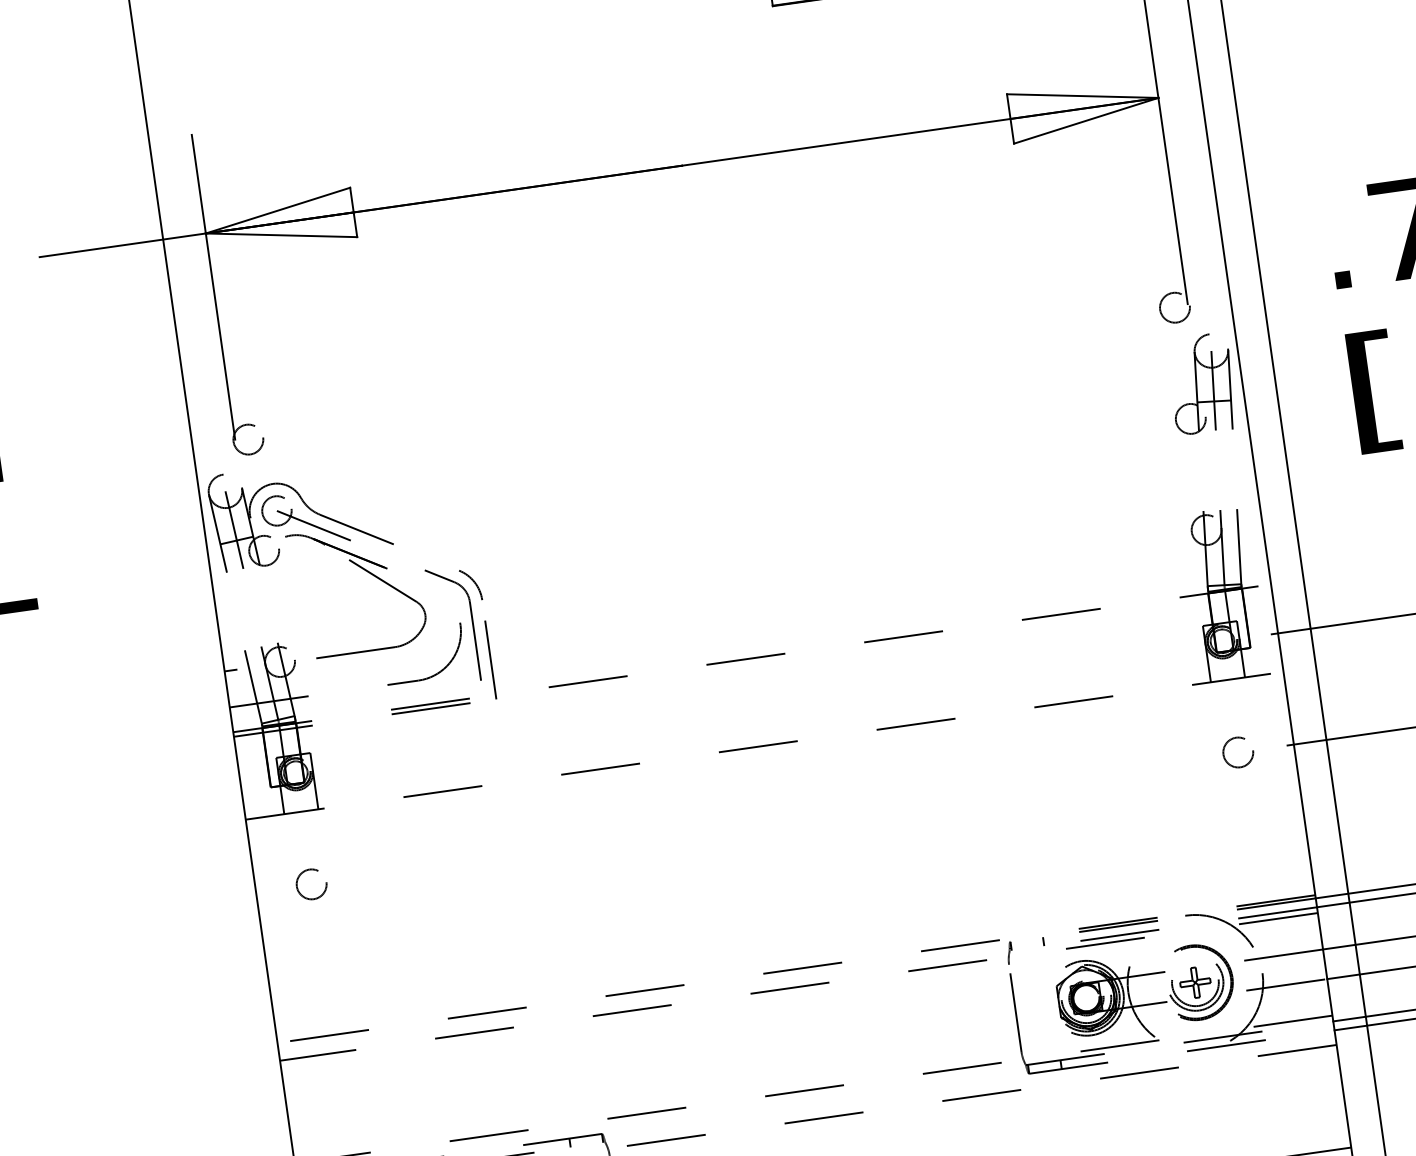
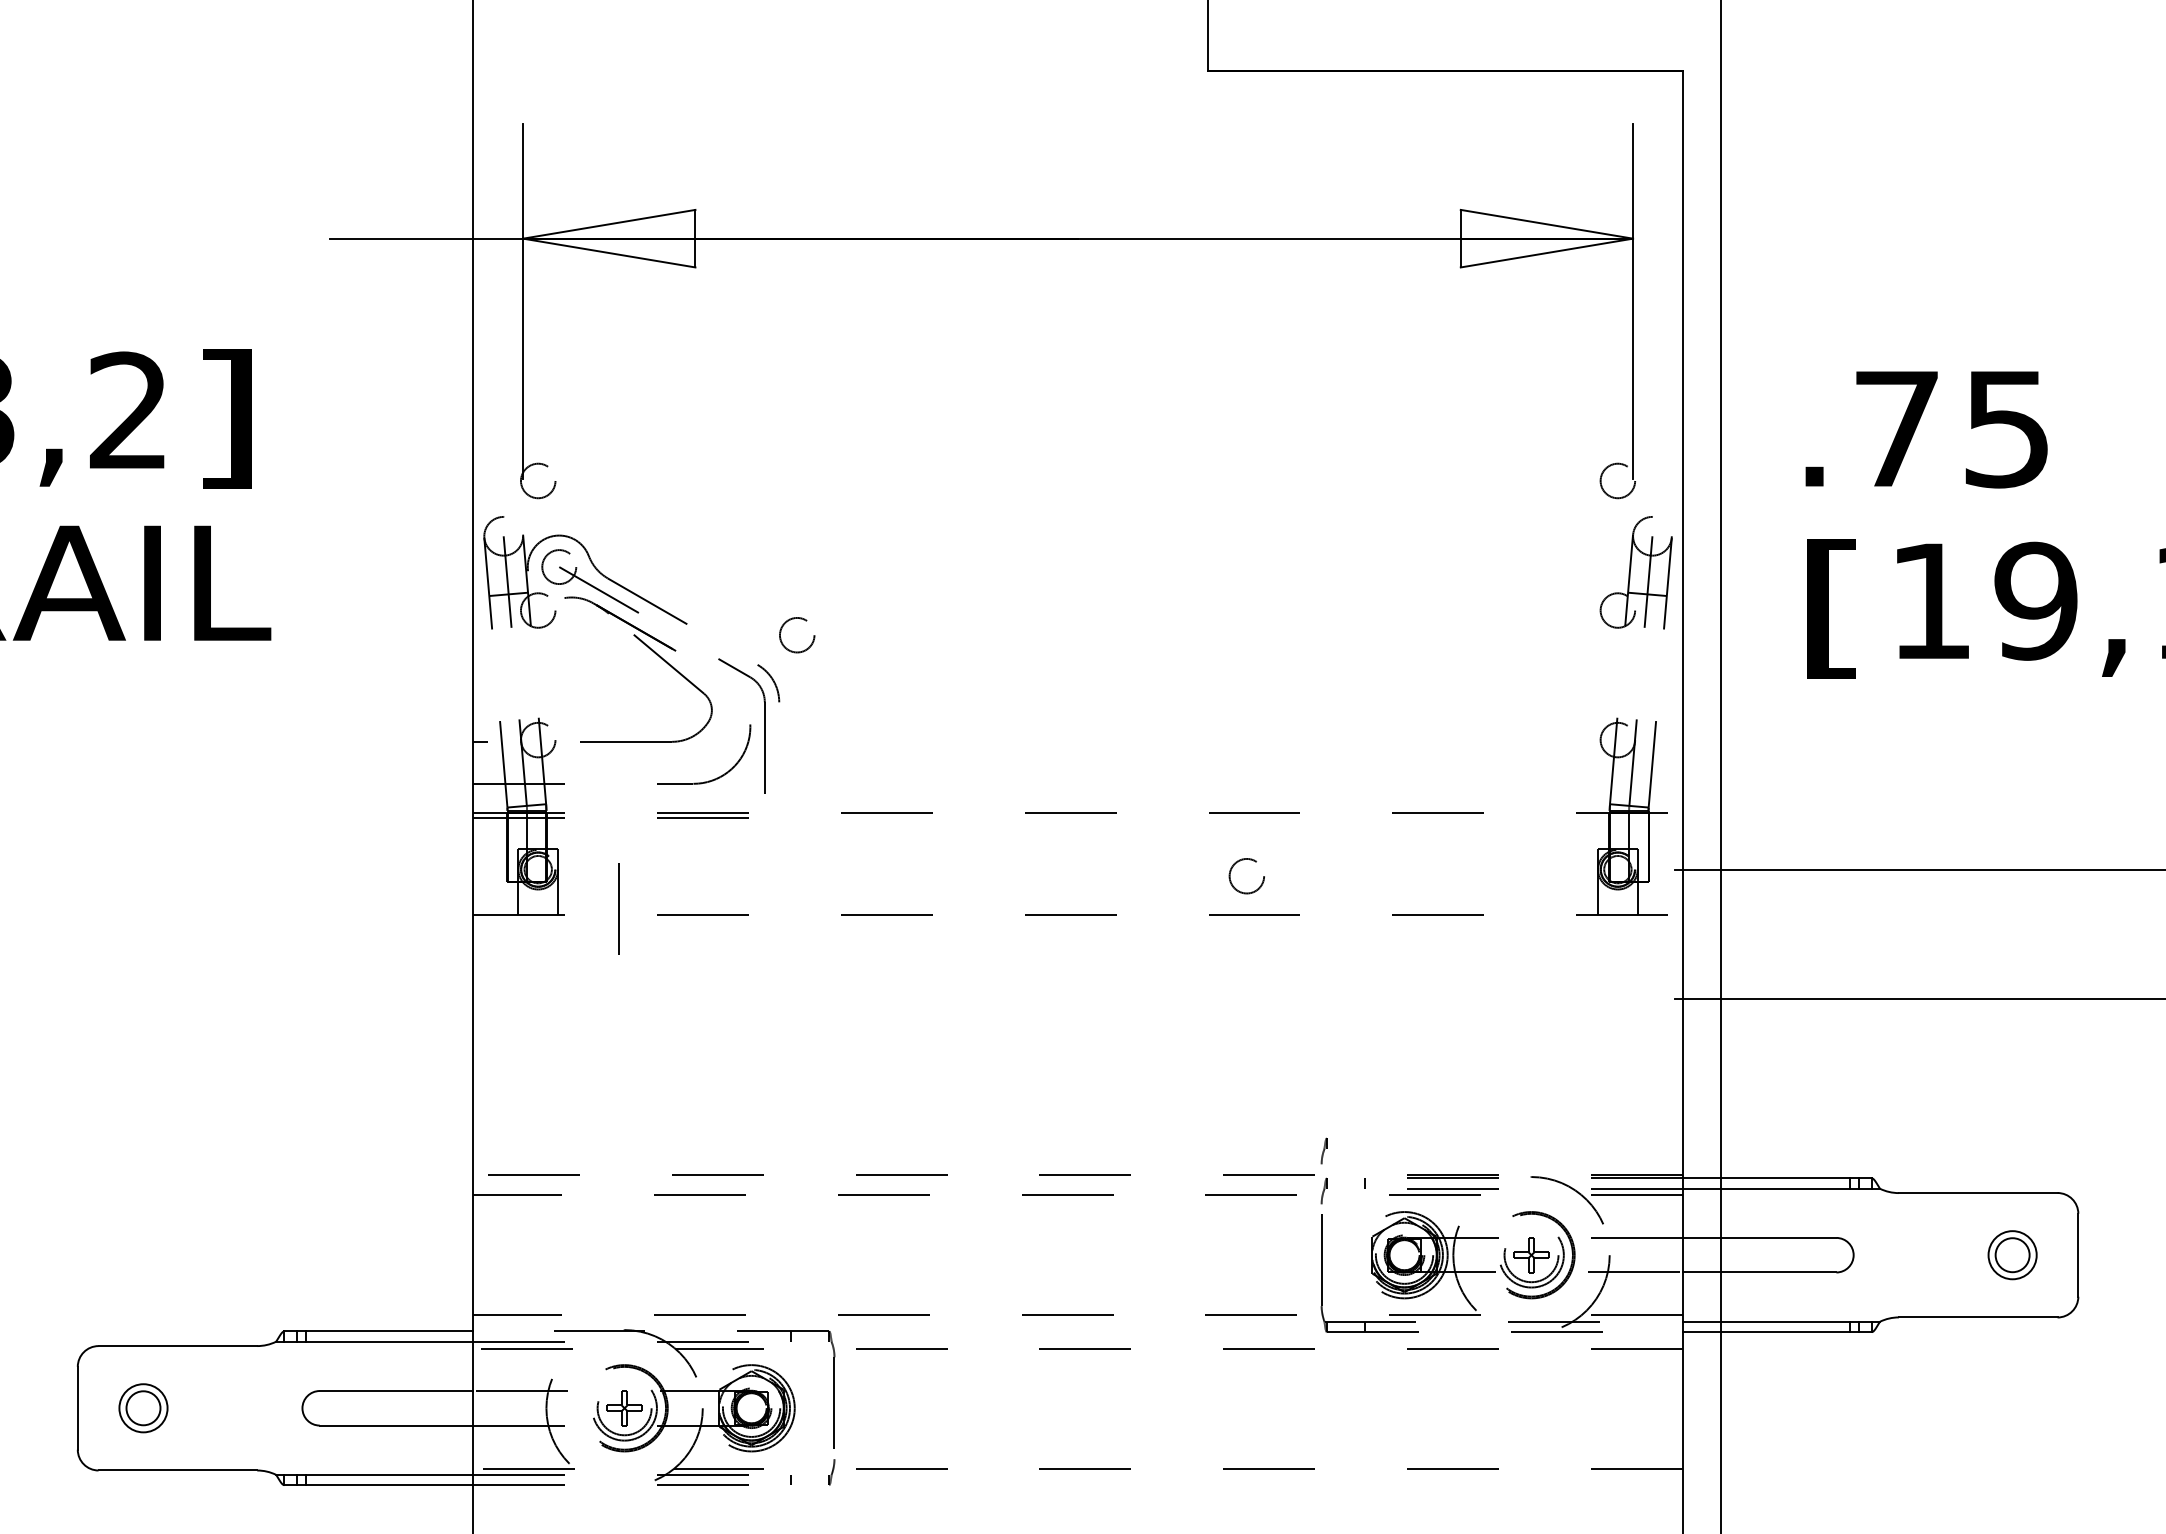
line: (490, 659) -> (618, 908), moved
circle: (1237, 752) -> (1246, 876), moved
circle: (311, 884) -> (797, 635), moved
part: (1004, 918) -> (1323, 1150), added

